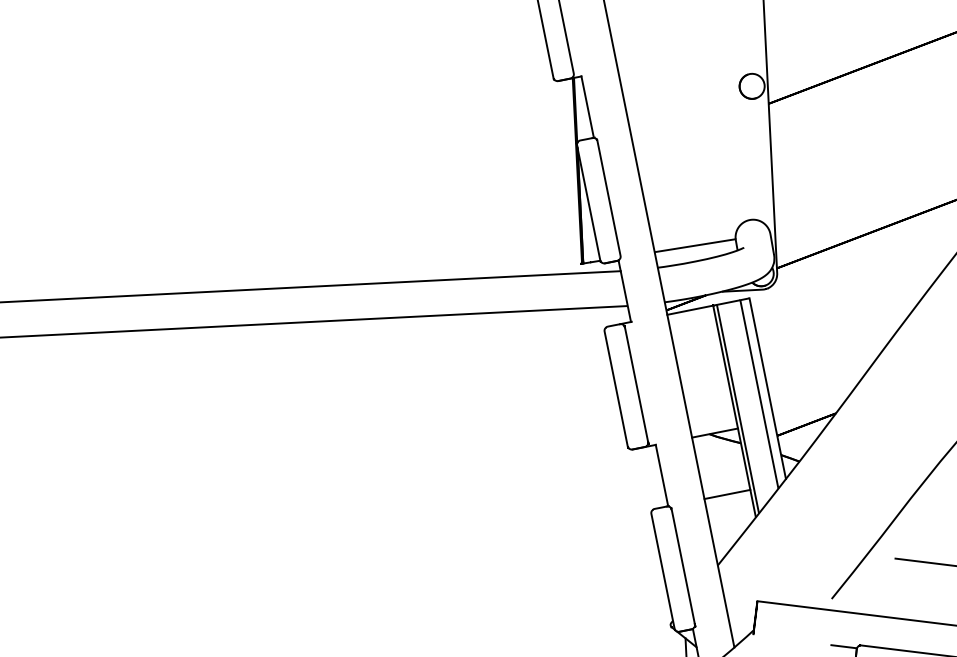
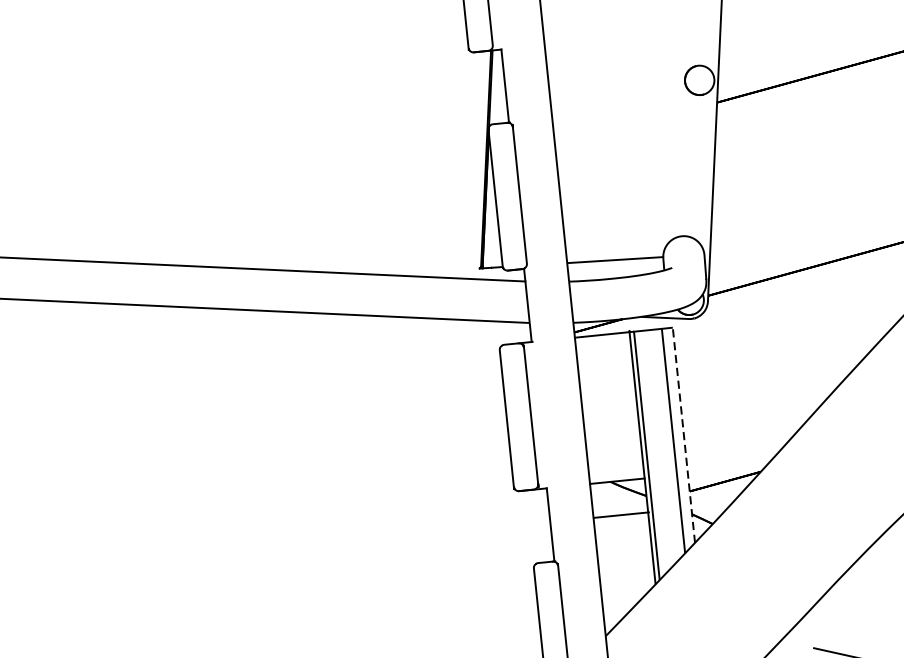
line: (767, 388) -> (683, 435), solid -> dashed
line: (727, 494) -> (621, 515), moved

